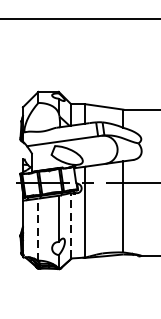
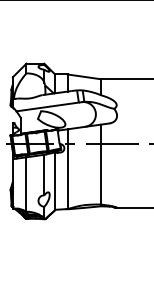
line: (71, 226) -> (55, 181), dashed -> solid
line: (38, 229) -> (26, 184), dashed -> solid

